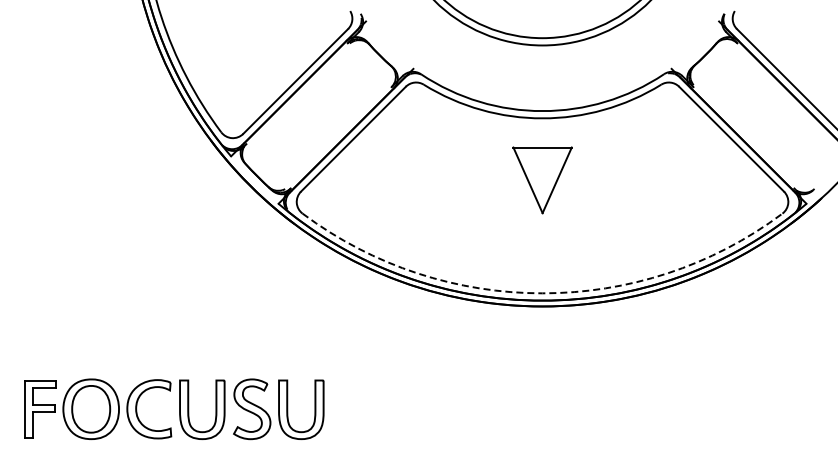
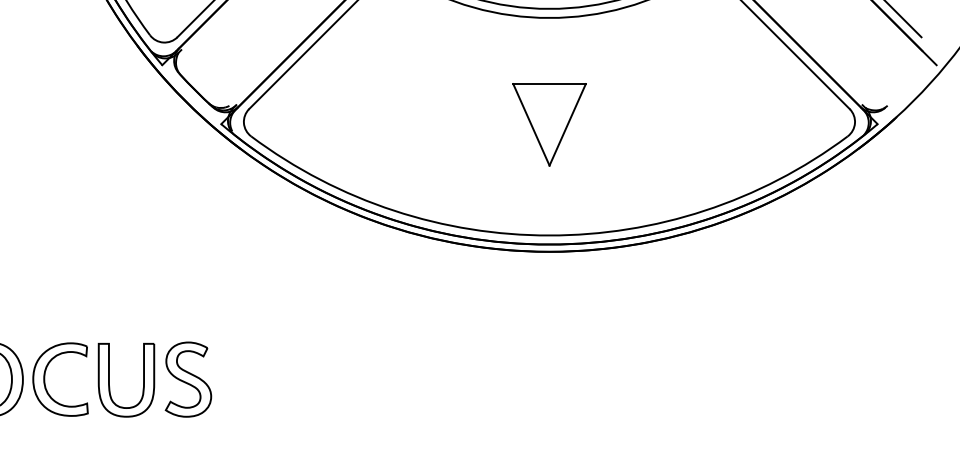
part: (542, 180) -> (549, 125), moved
arc: (542, 293) -> (549, 235), dashed -> solid
part: (288, 409) -> (233, 379), removed

